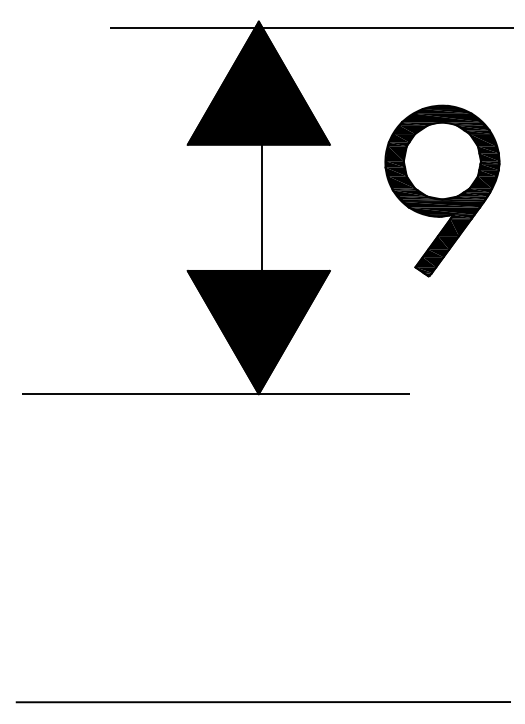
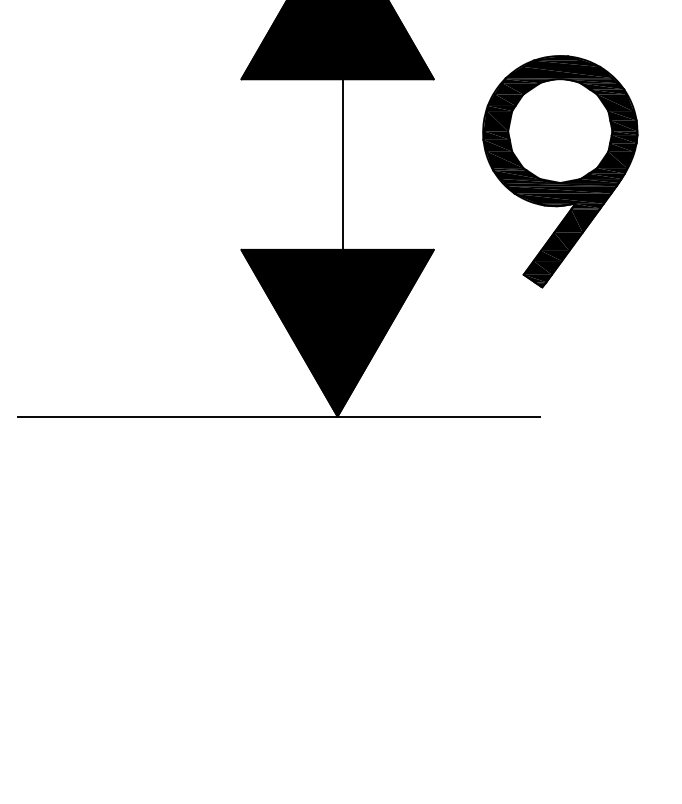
part: (442, 190) -> (560, 170), moved

